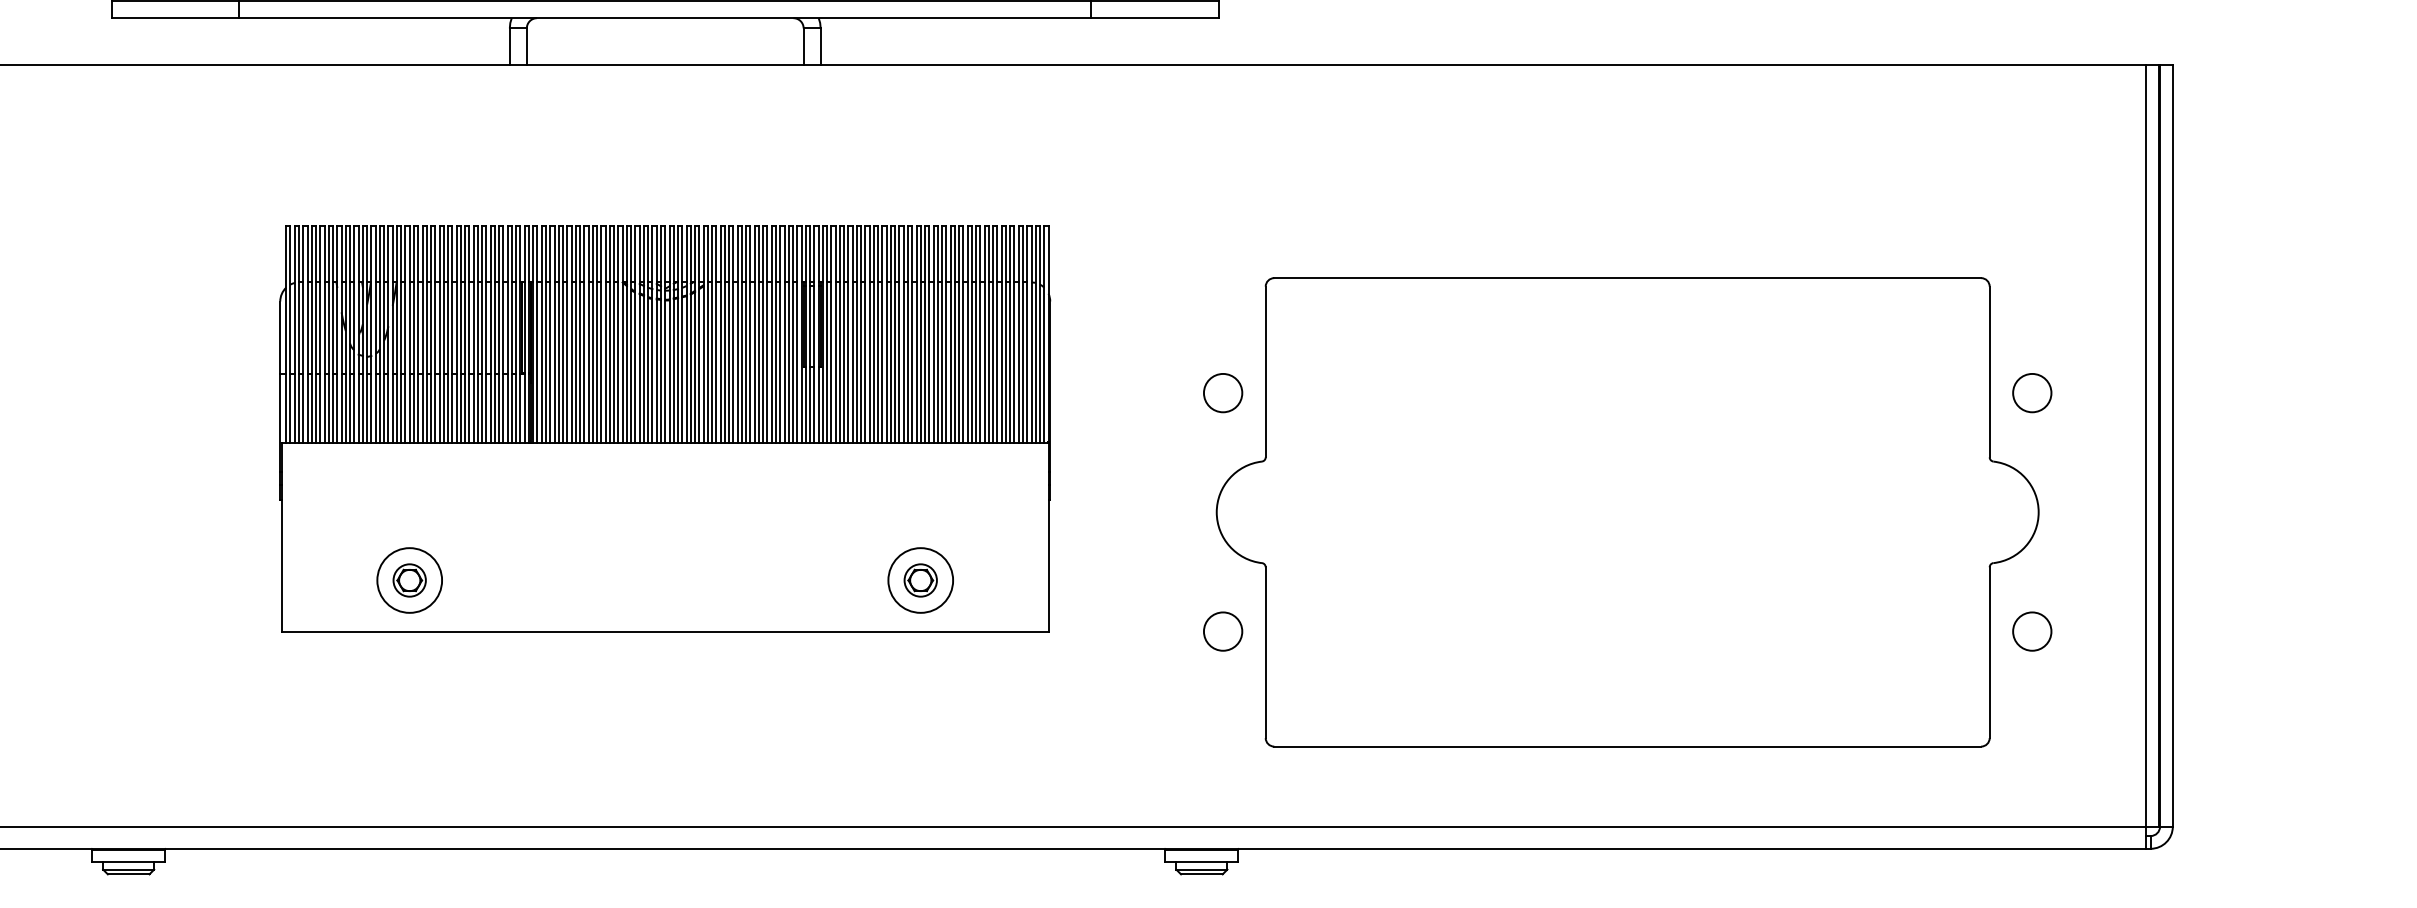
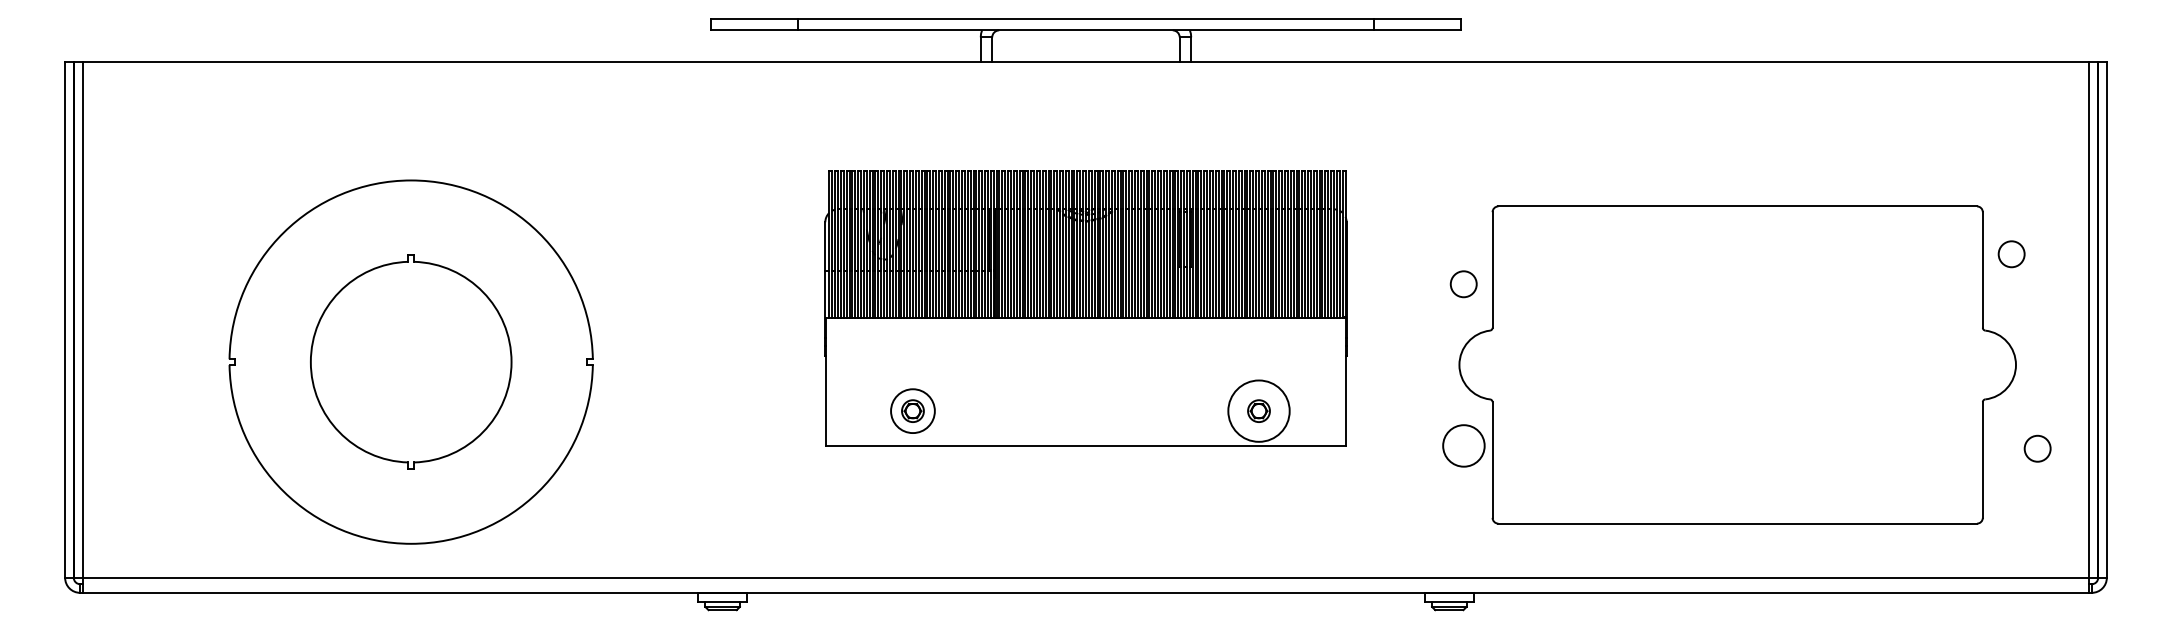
circle: (2032, 393) -> (2011, 254), moved
circle: (920, 580) -> (1258, 411), size x1.4
circle: (1222, 631) -> (1463, 445), size x1.6
circle: (2032, 631) -> (2037, 448), moved

